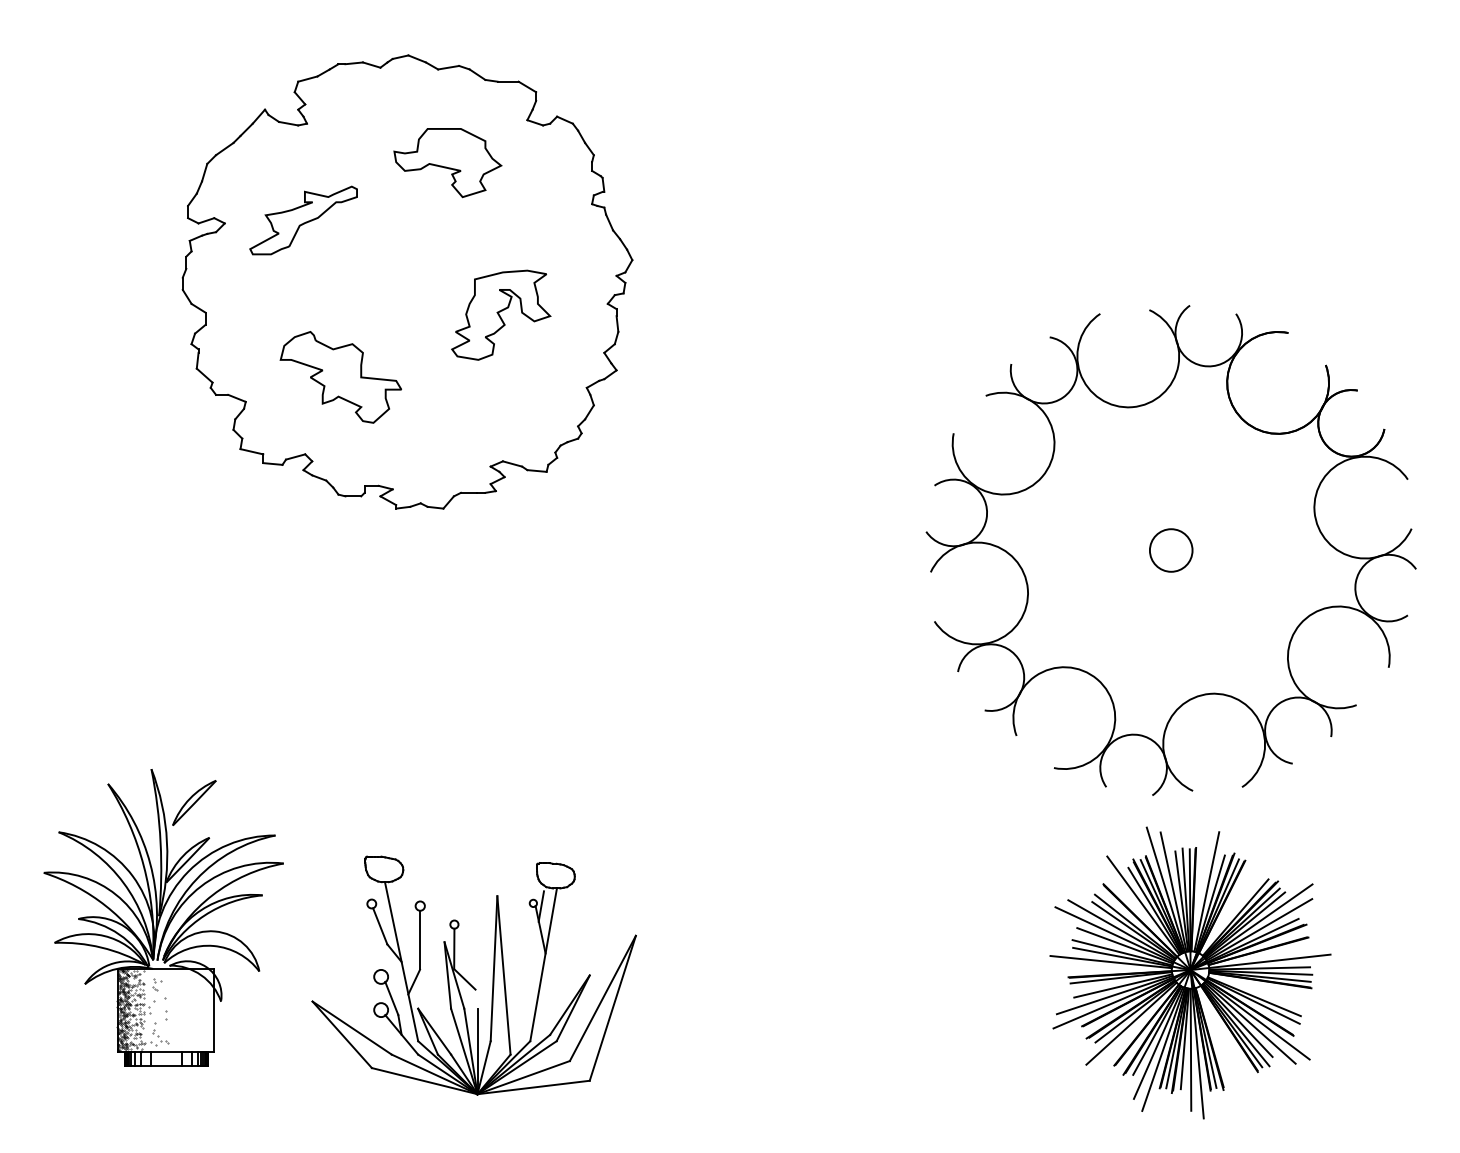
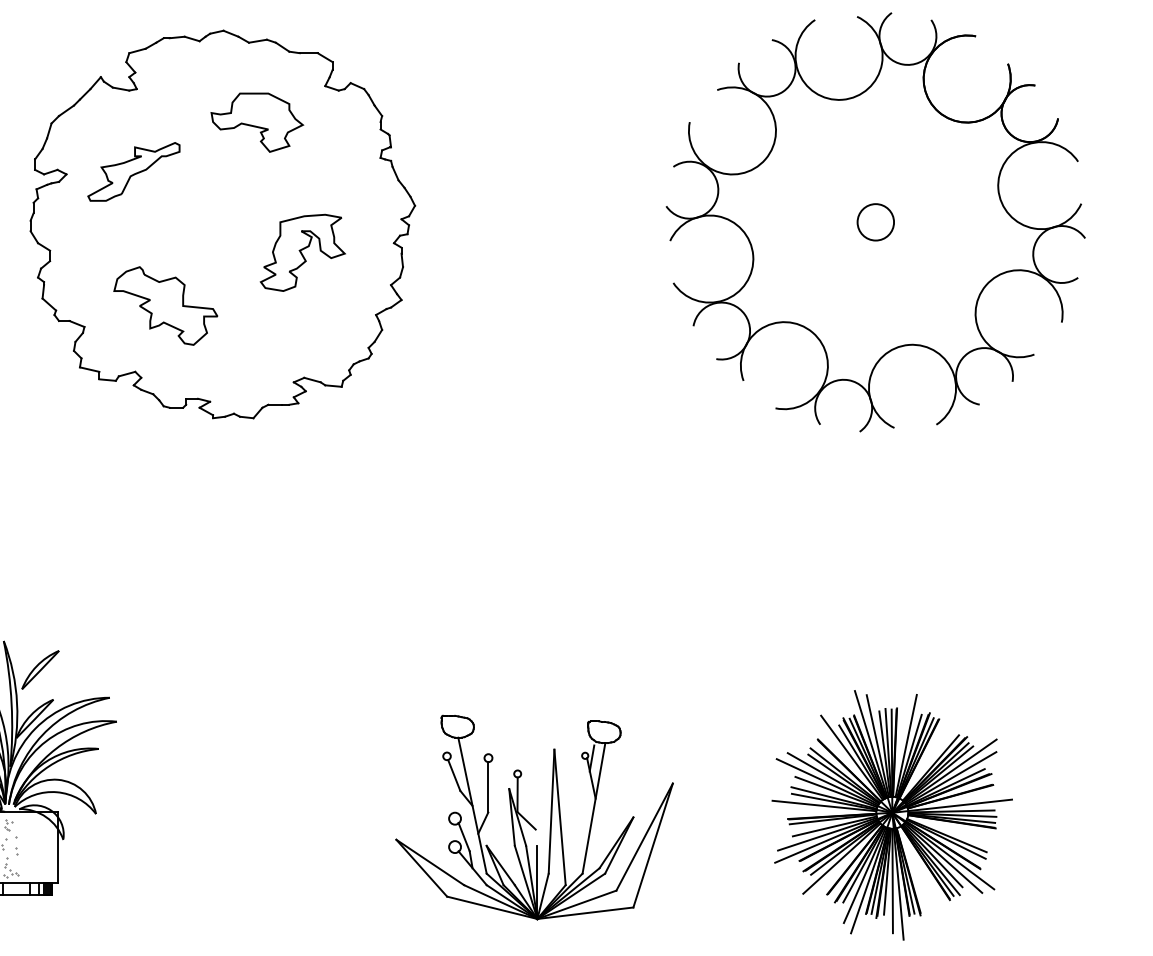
part: (1170, 550) -> (875, 222), moved
part: (467, 980) -> (528, 821), moved

